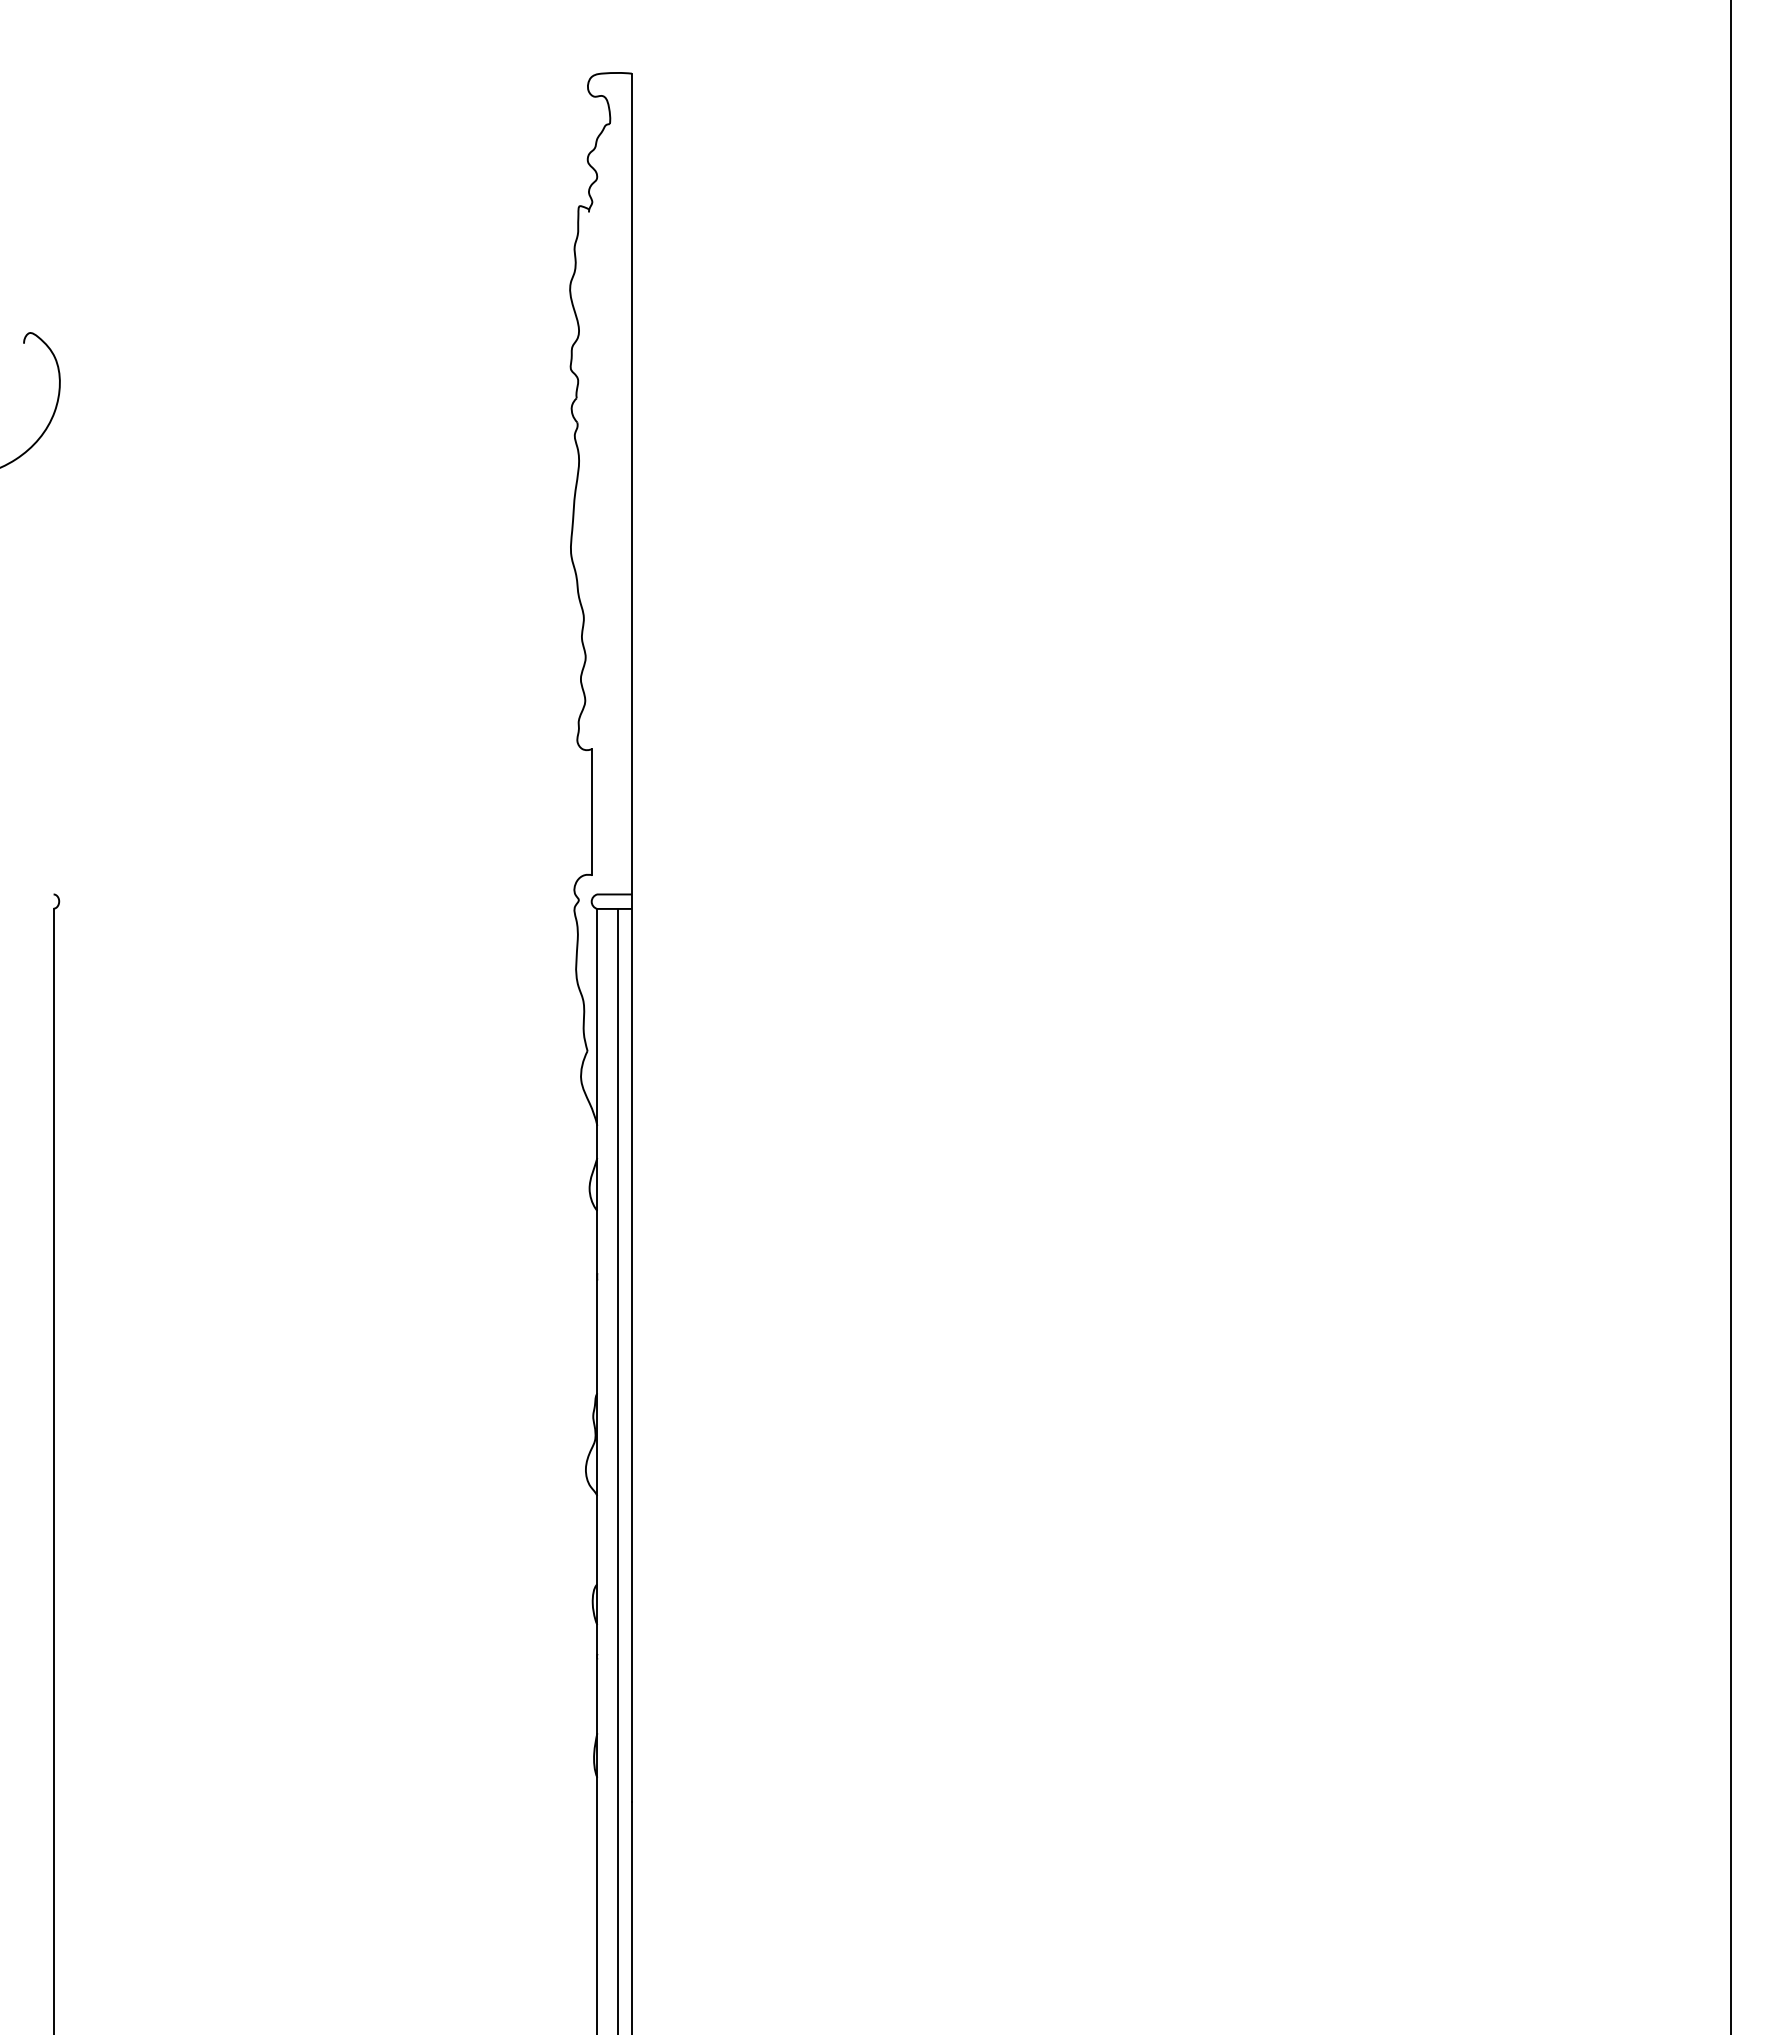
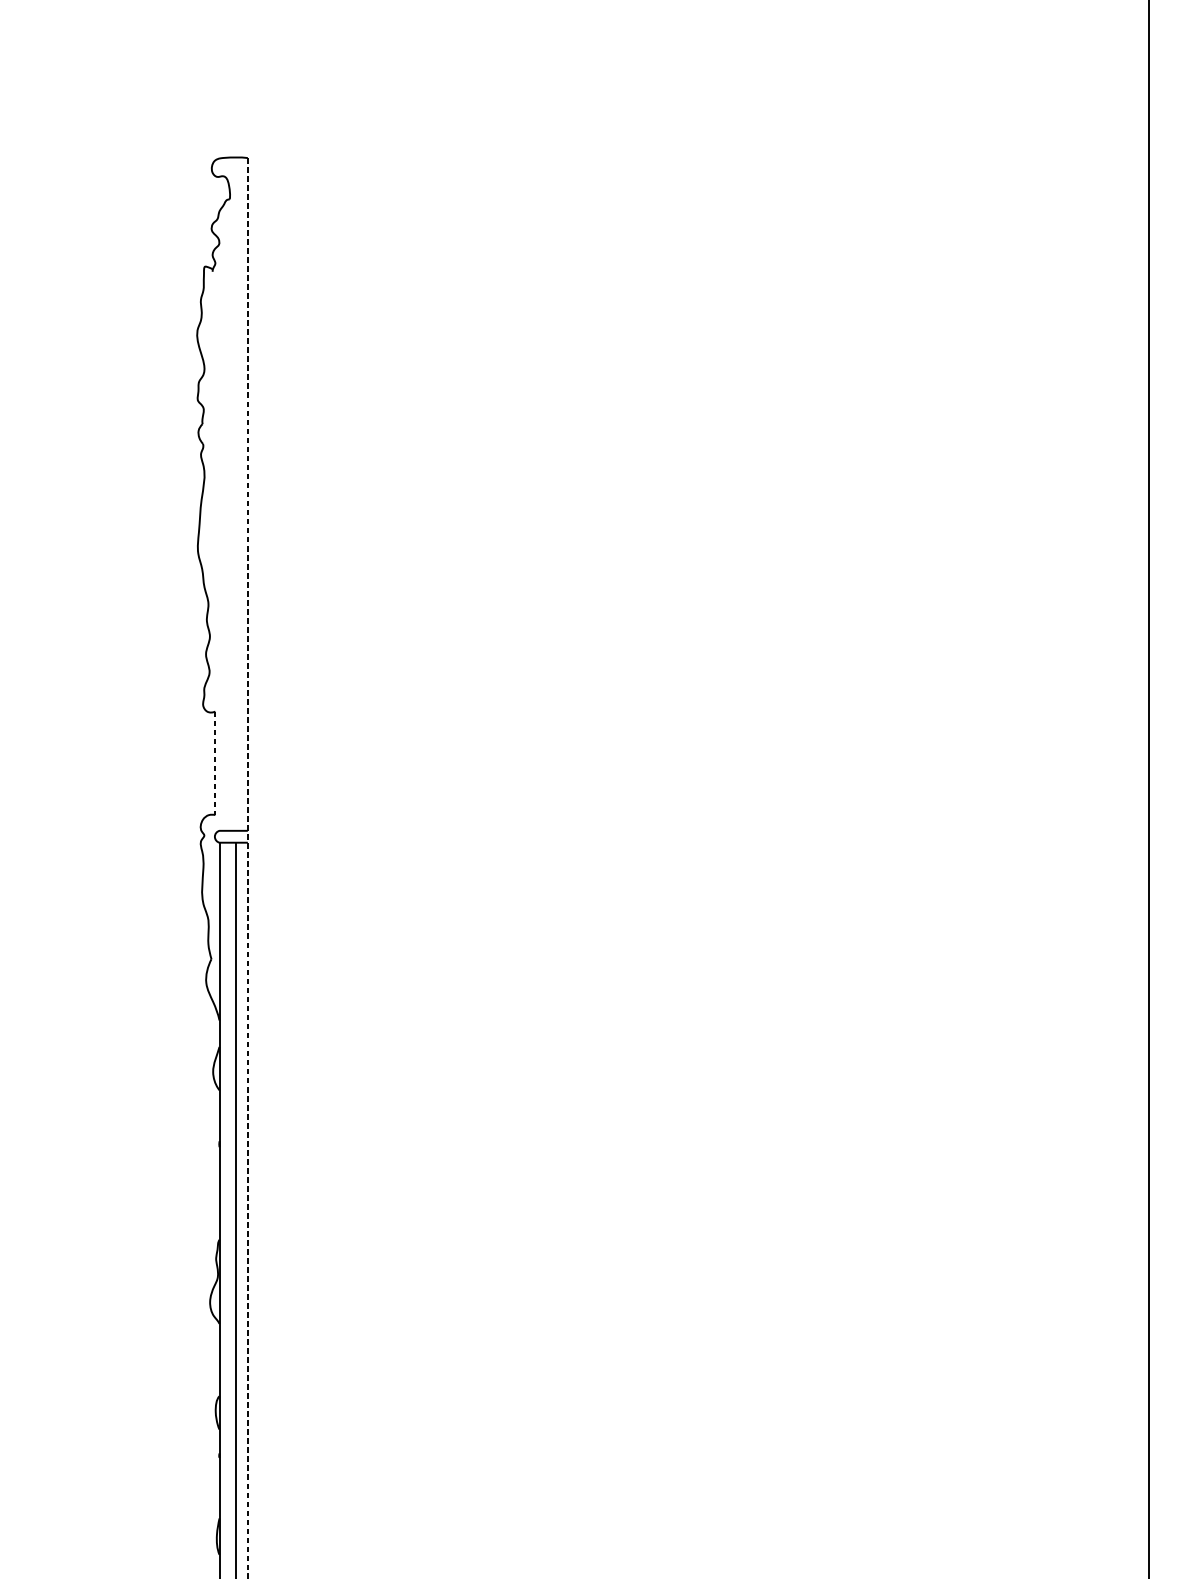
line: (592, 812) -> (215, 763), solid -> dashed
line: (631, 937) -> (247, 866), solid -> dashed

